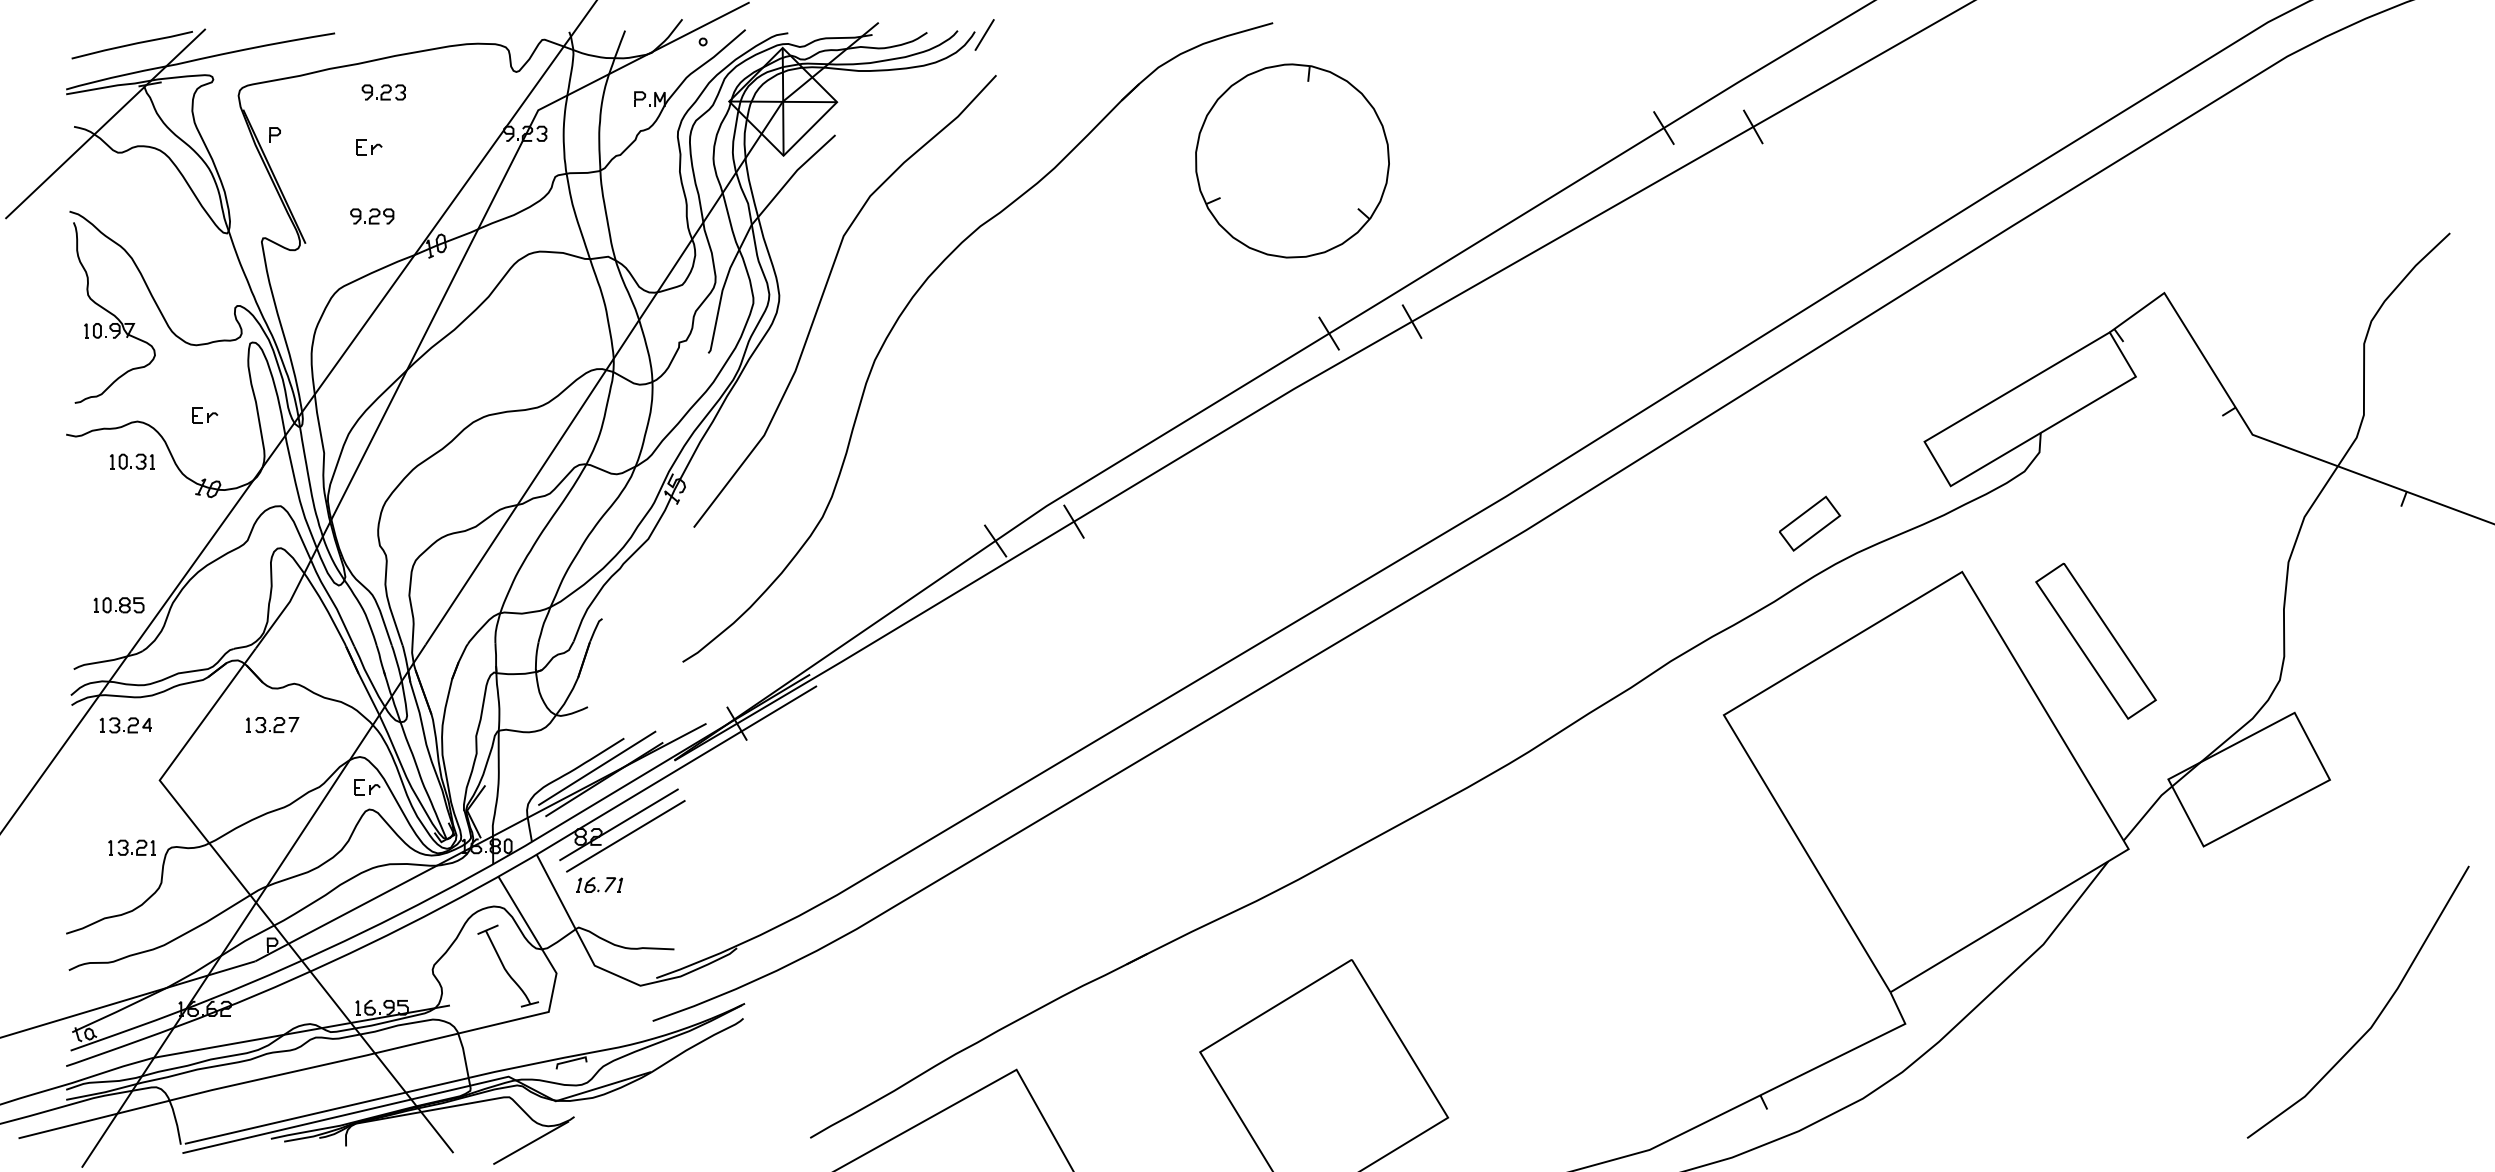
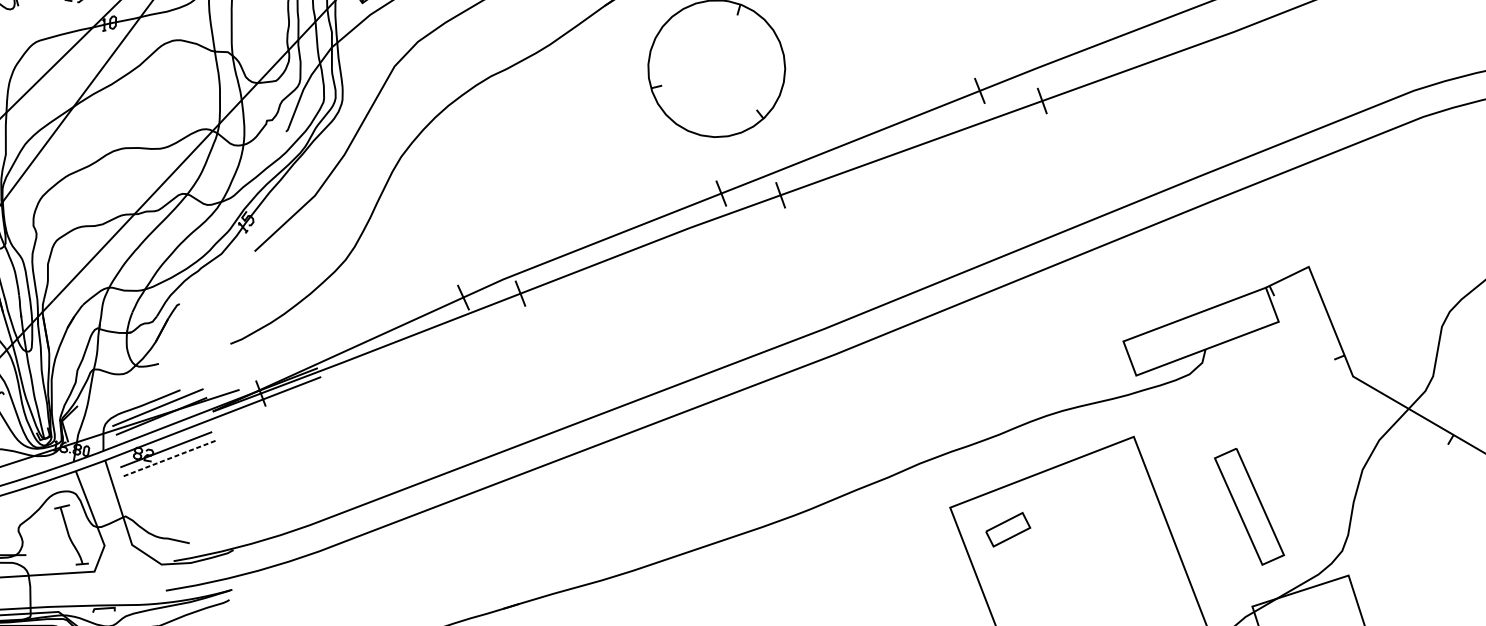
part: (1810, 523) -> (1008, 529), moved
part: (2095, 640) -> (1249, 506), moved
line: (625, 836) -> (169, 458), solid -> dashed
part: (599, 884) -> (145, 488), removed

